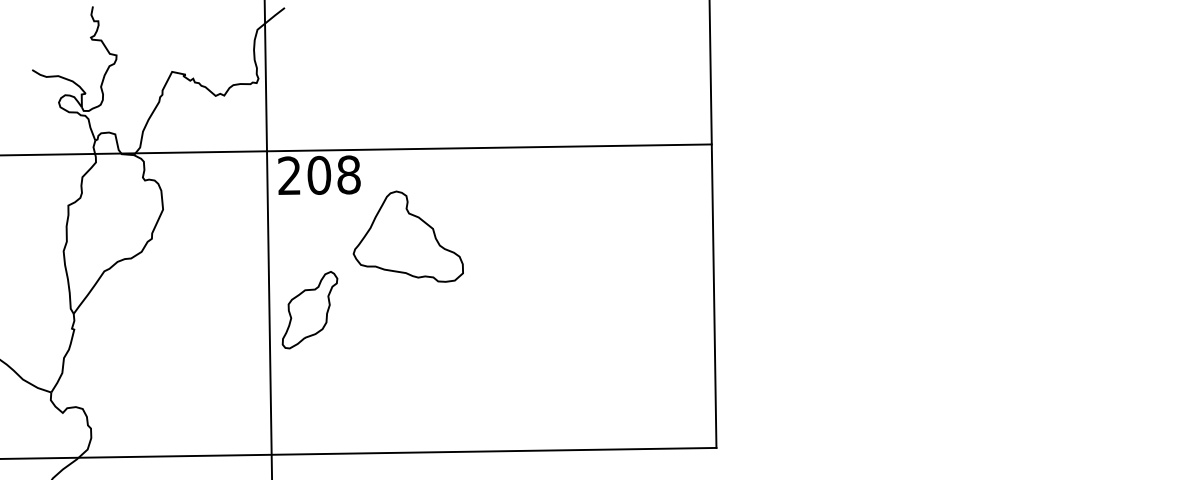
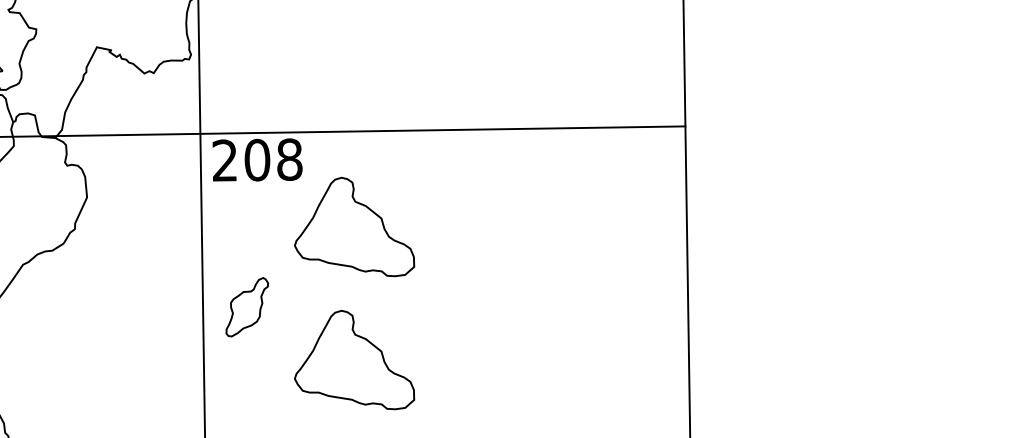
part: (309, 310) -> (246, 307), size x0.7
part: (407, 358) -> (353, 359), added

